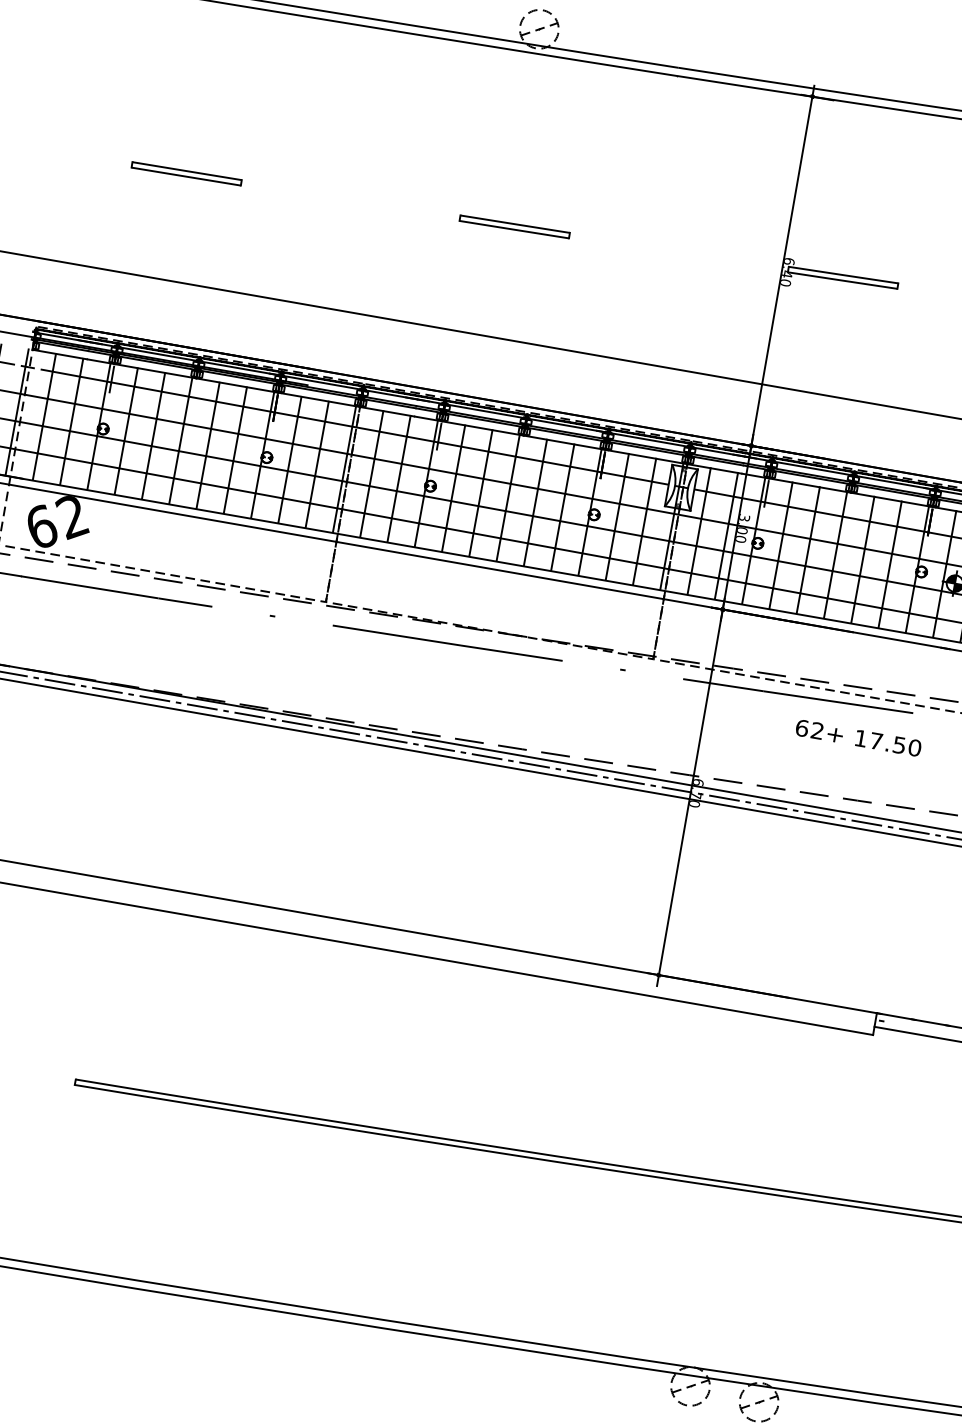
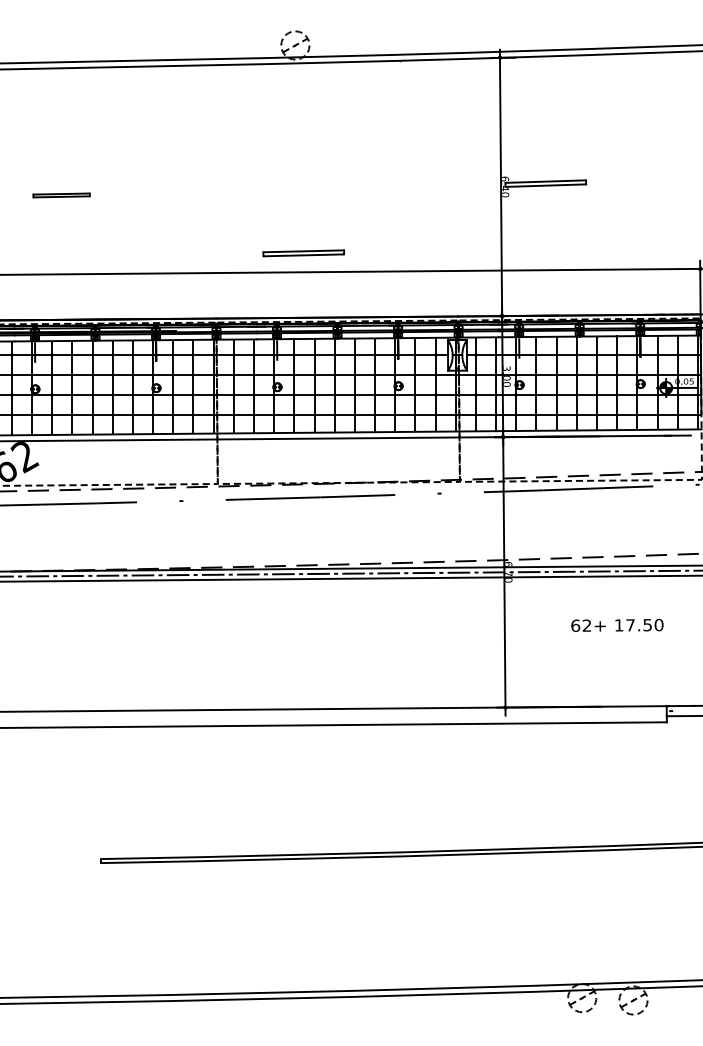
part: (186, 173) -> (61, 195), size x0.7
part: (514, 227) -> (303, 253), moved
text: (858, 736) -> (617, 624), moved

